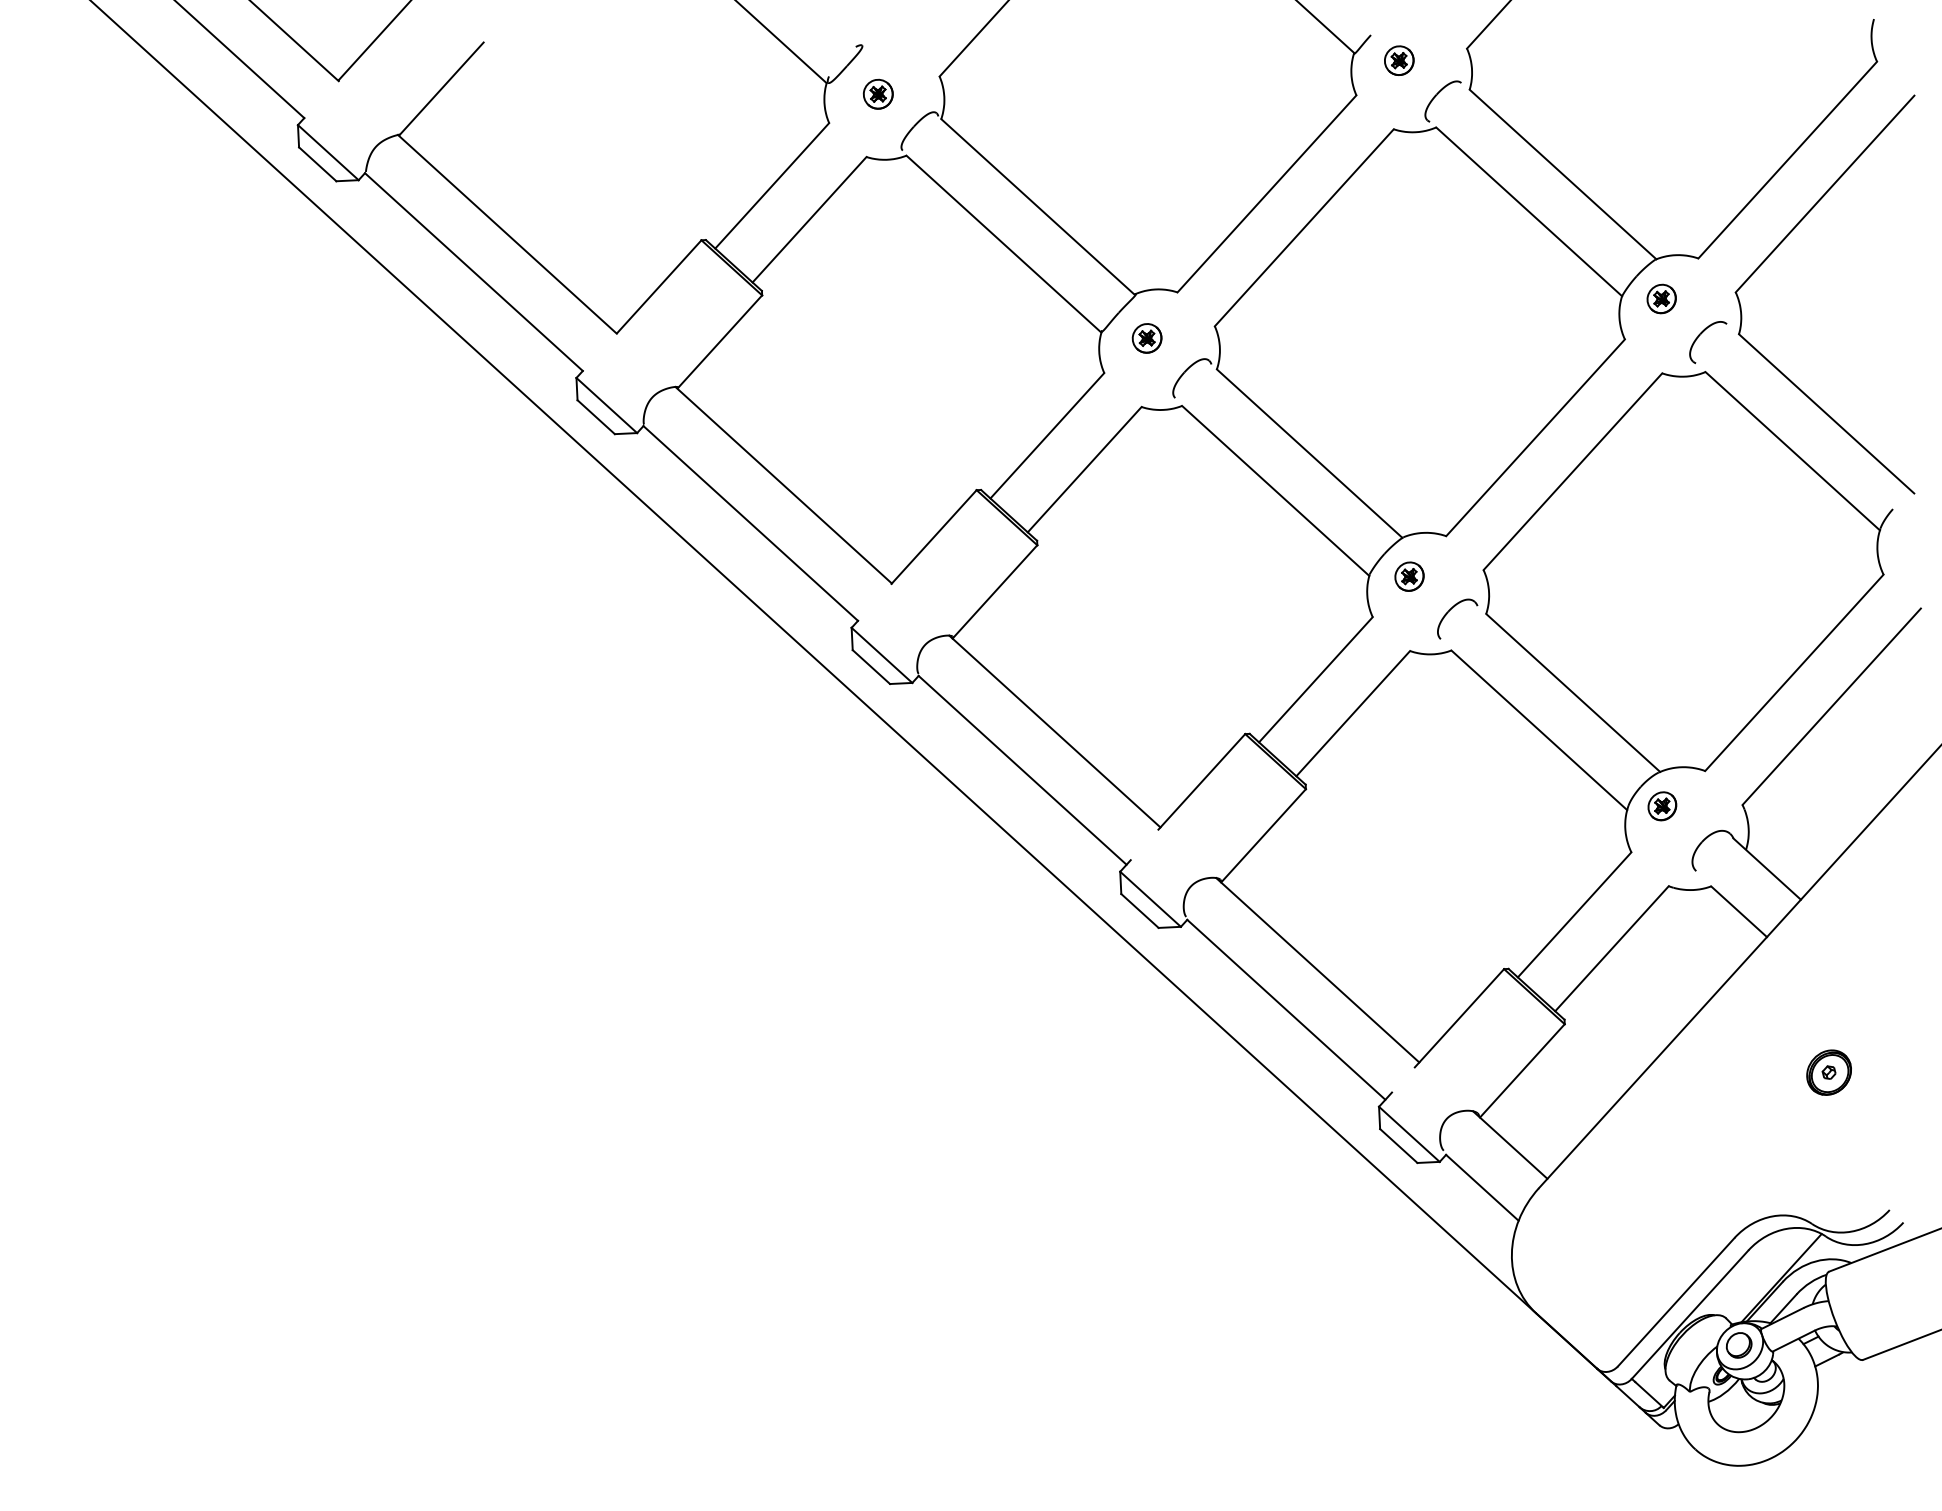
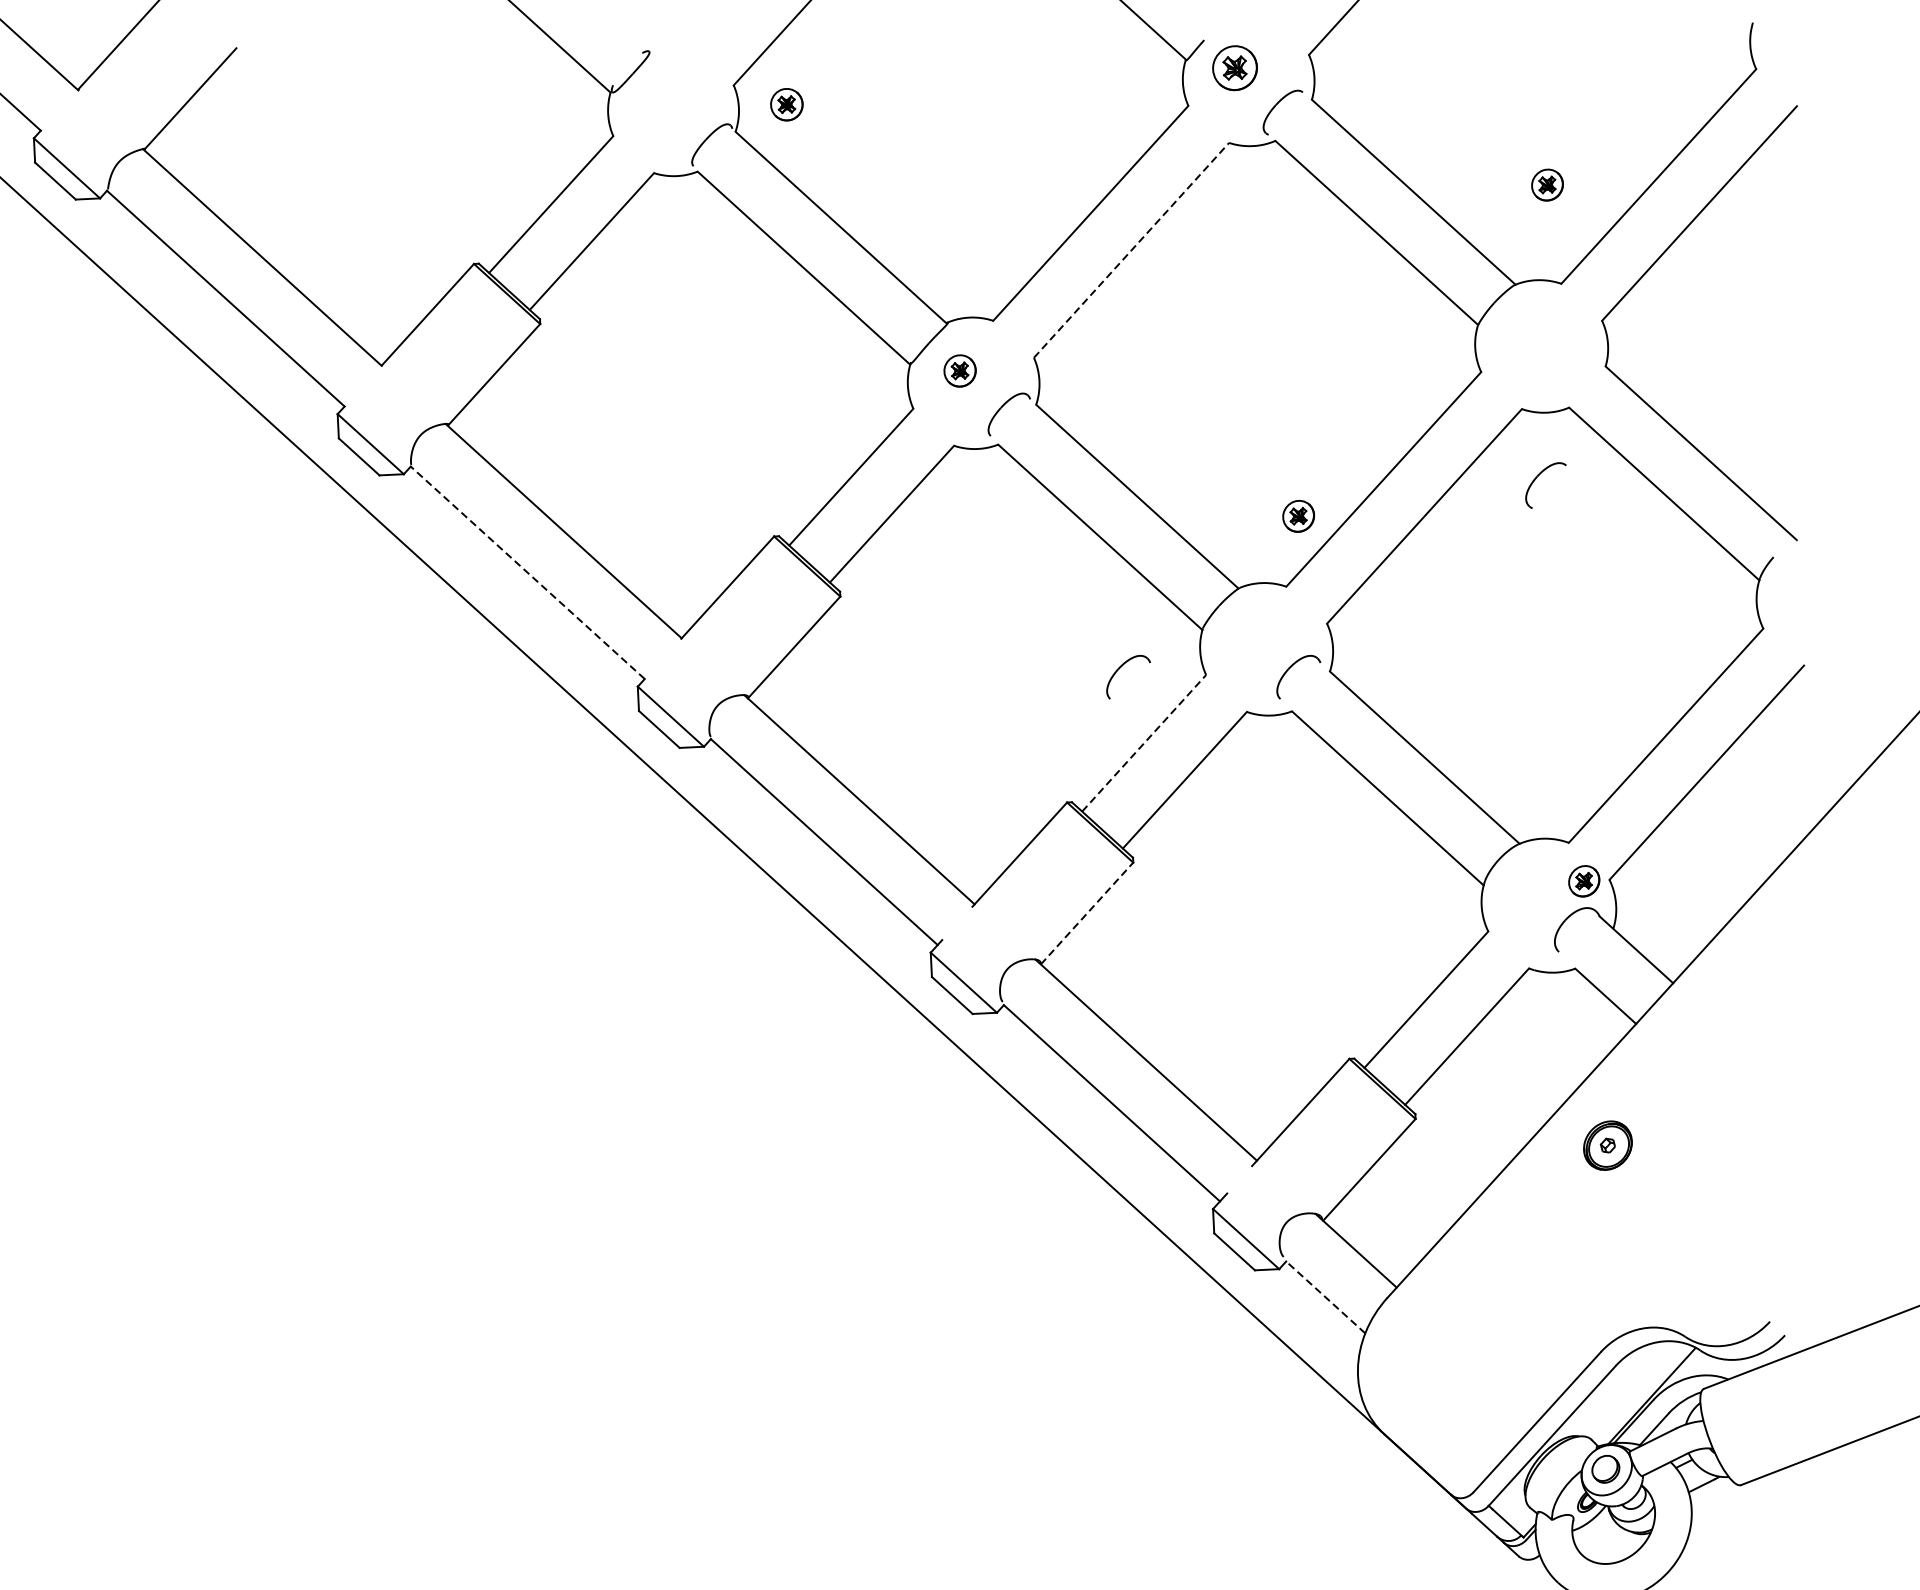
part: (1399, 60) -> (1235, 67), size x1.4
part: (877, 93) -> (785, 103), moved
line: (1304, 227) -> (1131, 250), solid -> dashed
part: (1661, 298) -> (1547, 184), moved
part: (1701, 334) -> (1538, 476), moved
line: (750, 523) -> (527, 572), solid -> dashed
part: (1409, 576) -> (1298, 516), moved
part: (1294, 610) -> (1120, 667), added
line: (1315, 679) -> (1143, 743), solid -> dashed
part: (1662, 806) -> (1584, 881), moved
line: (1263, 835) -> (1087, 913), solid -> dashed
part: (1828, 1072) -> (1607, 1145), moved
line: (1482, 1187) -> (1325, 1297), solid -> dashed

